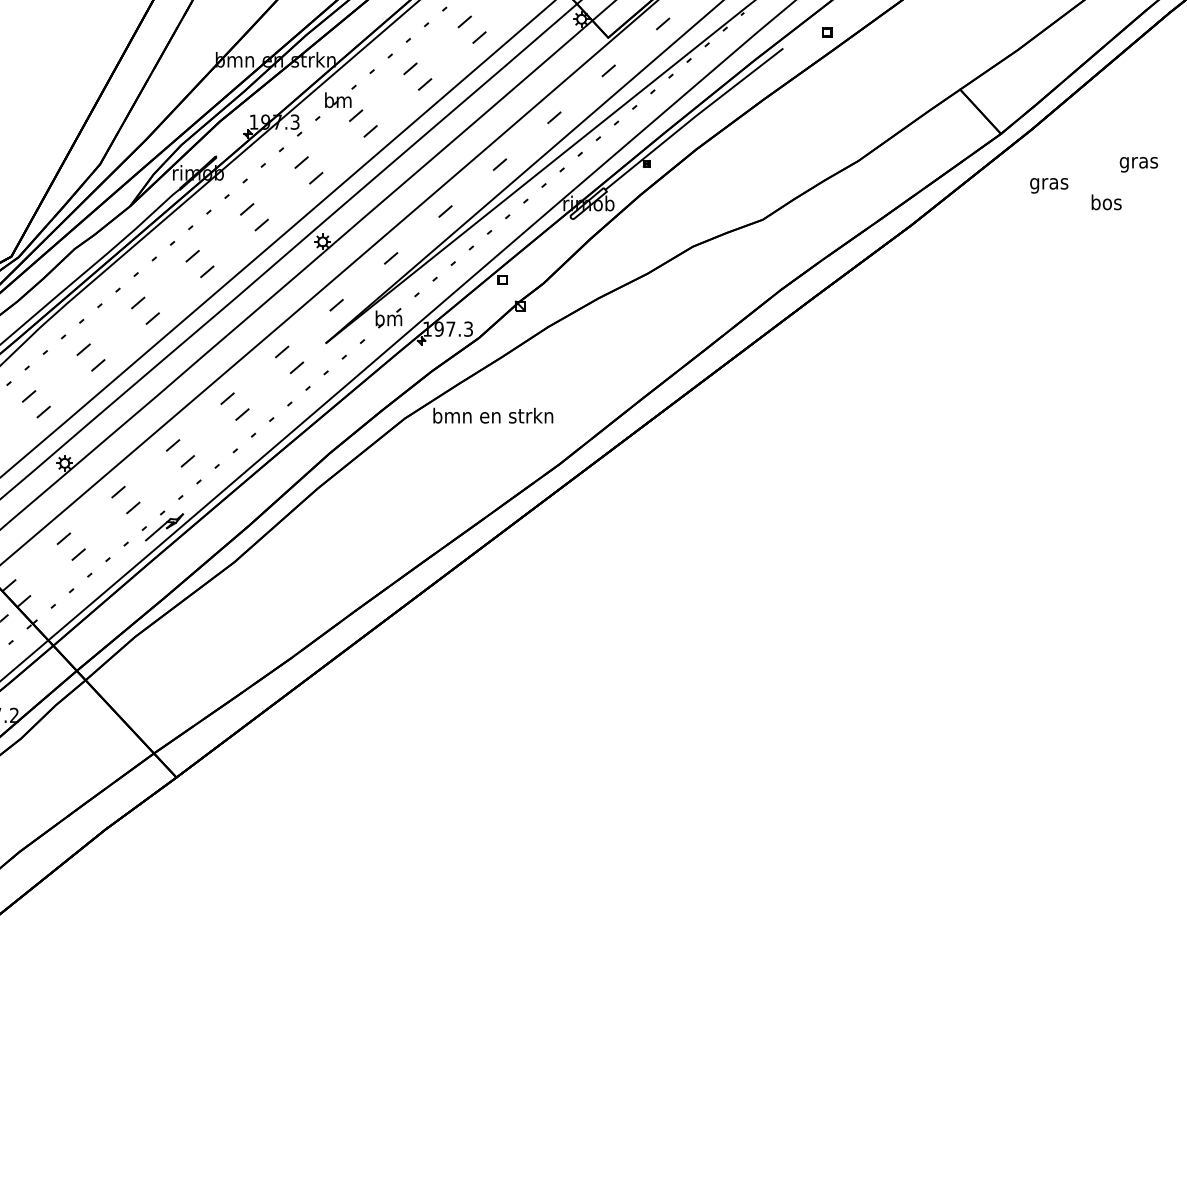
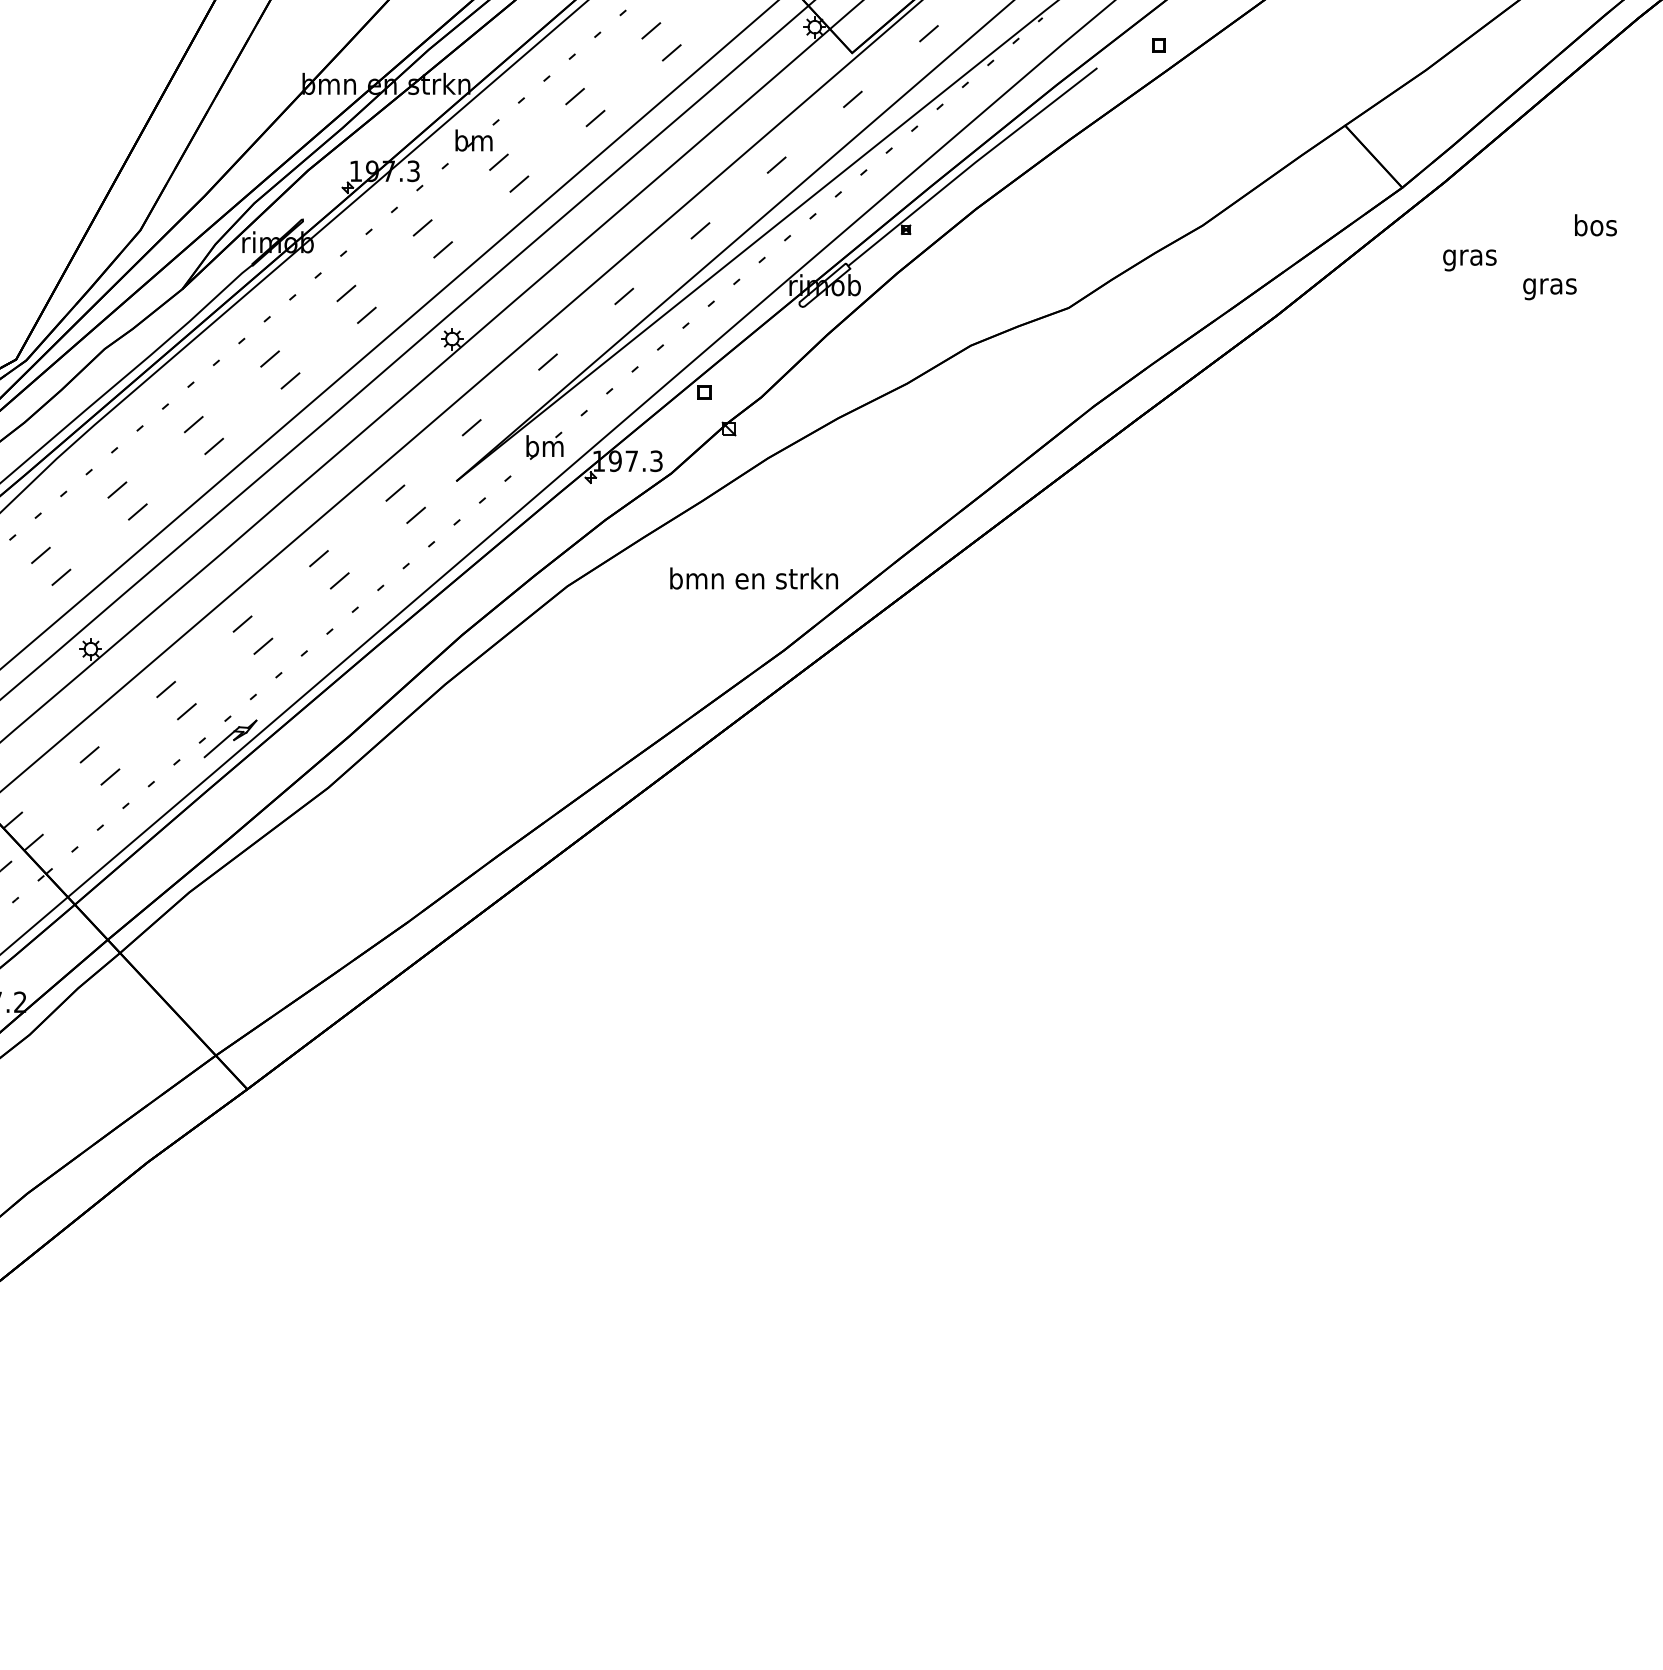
text: (1138, 162) -> (1595, 227), gras -> bos
text: (1106, 204) -> (1549, 286), bos -> gras
text: (492, 415) -> (753, 578), moved

